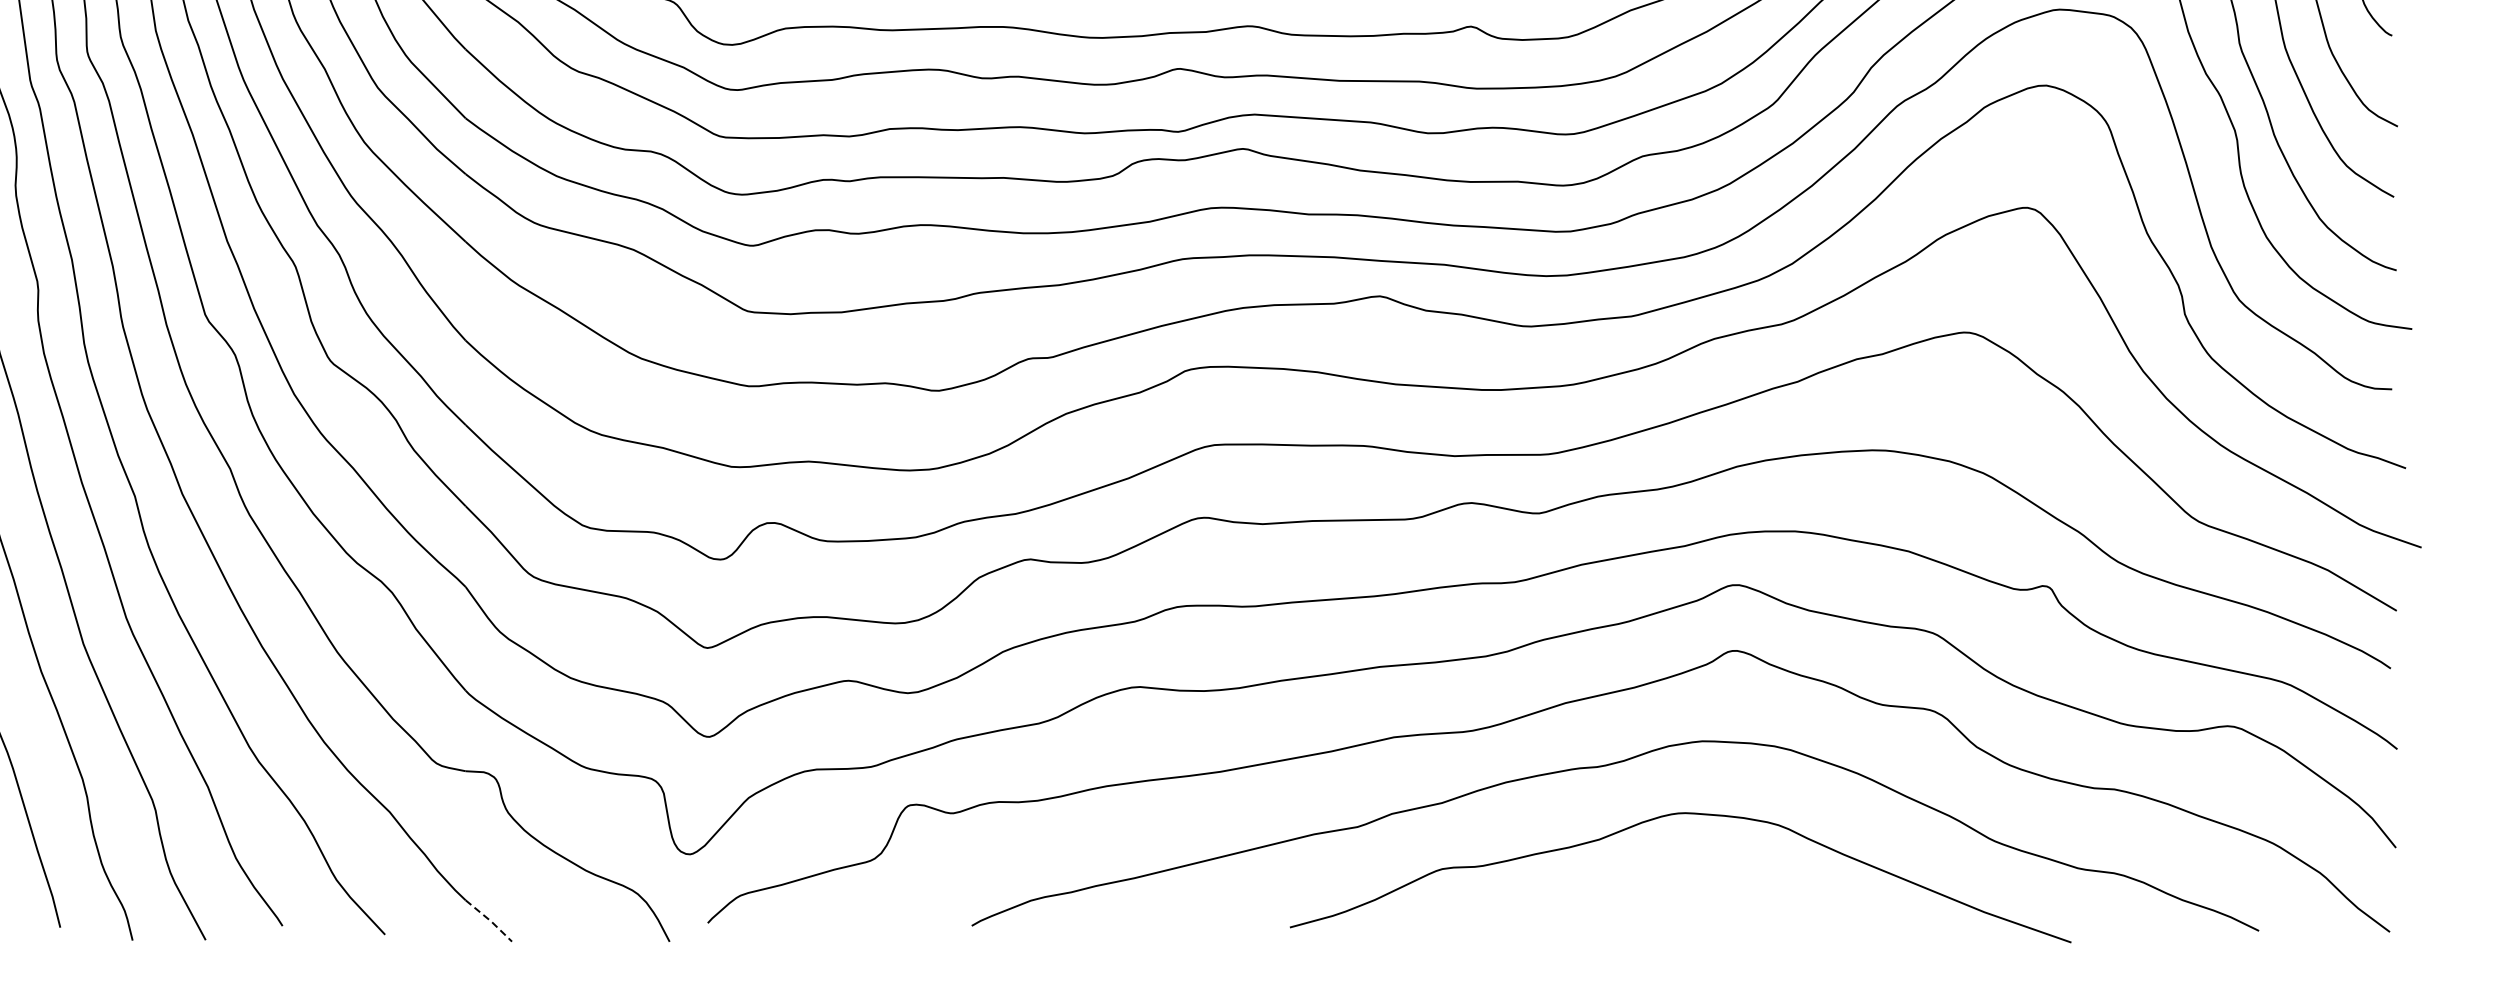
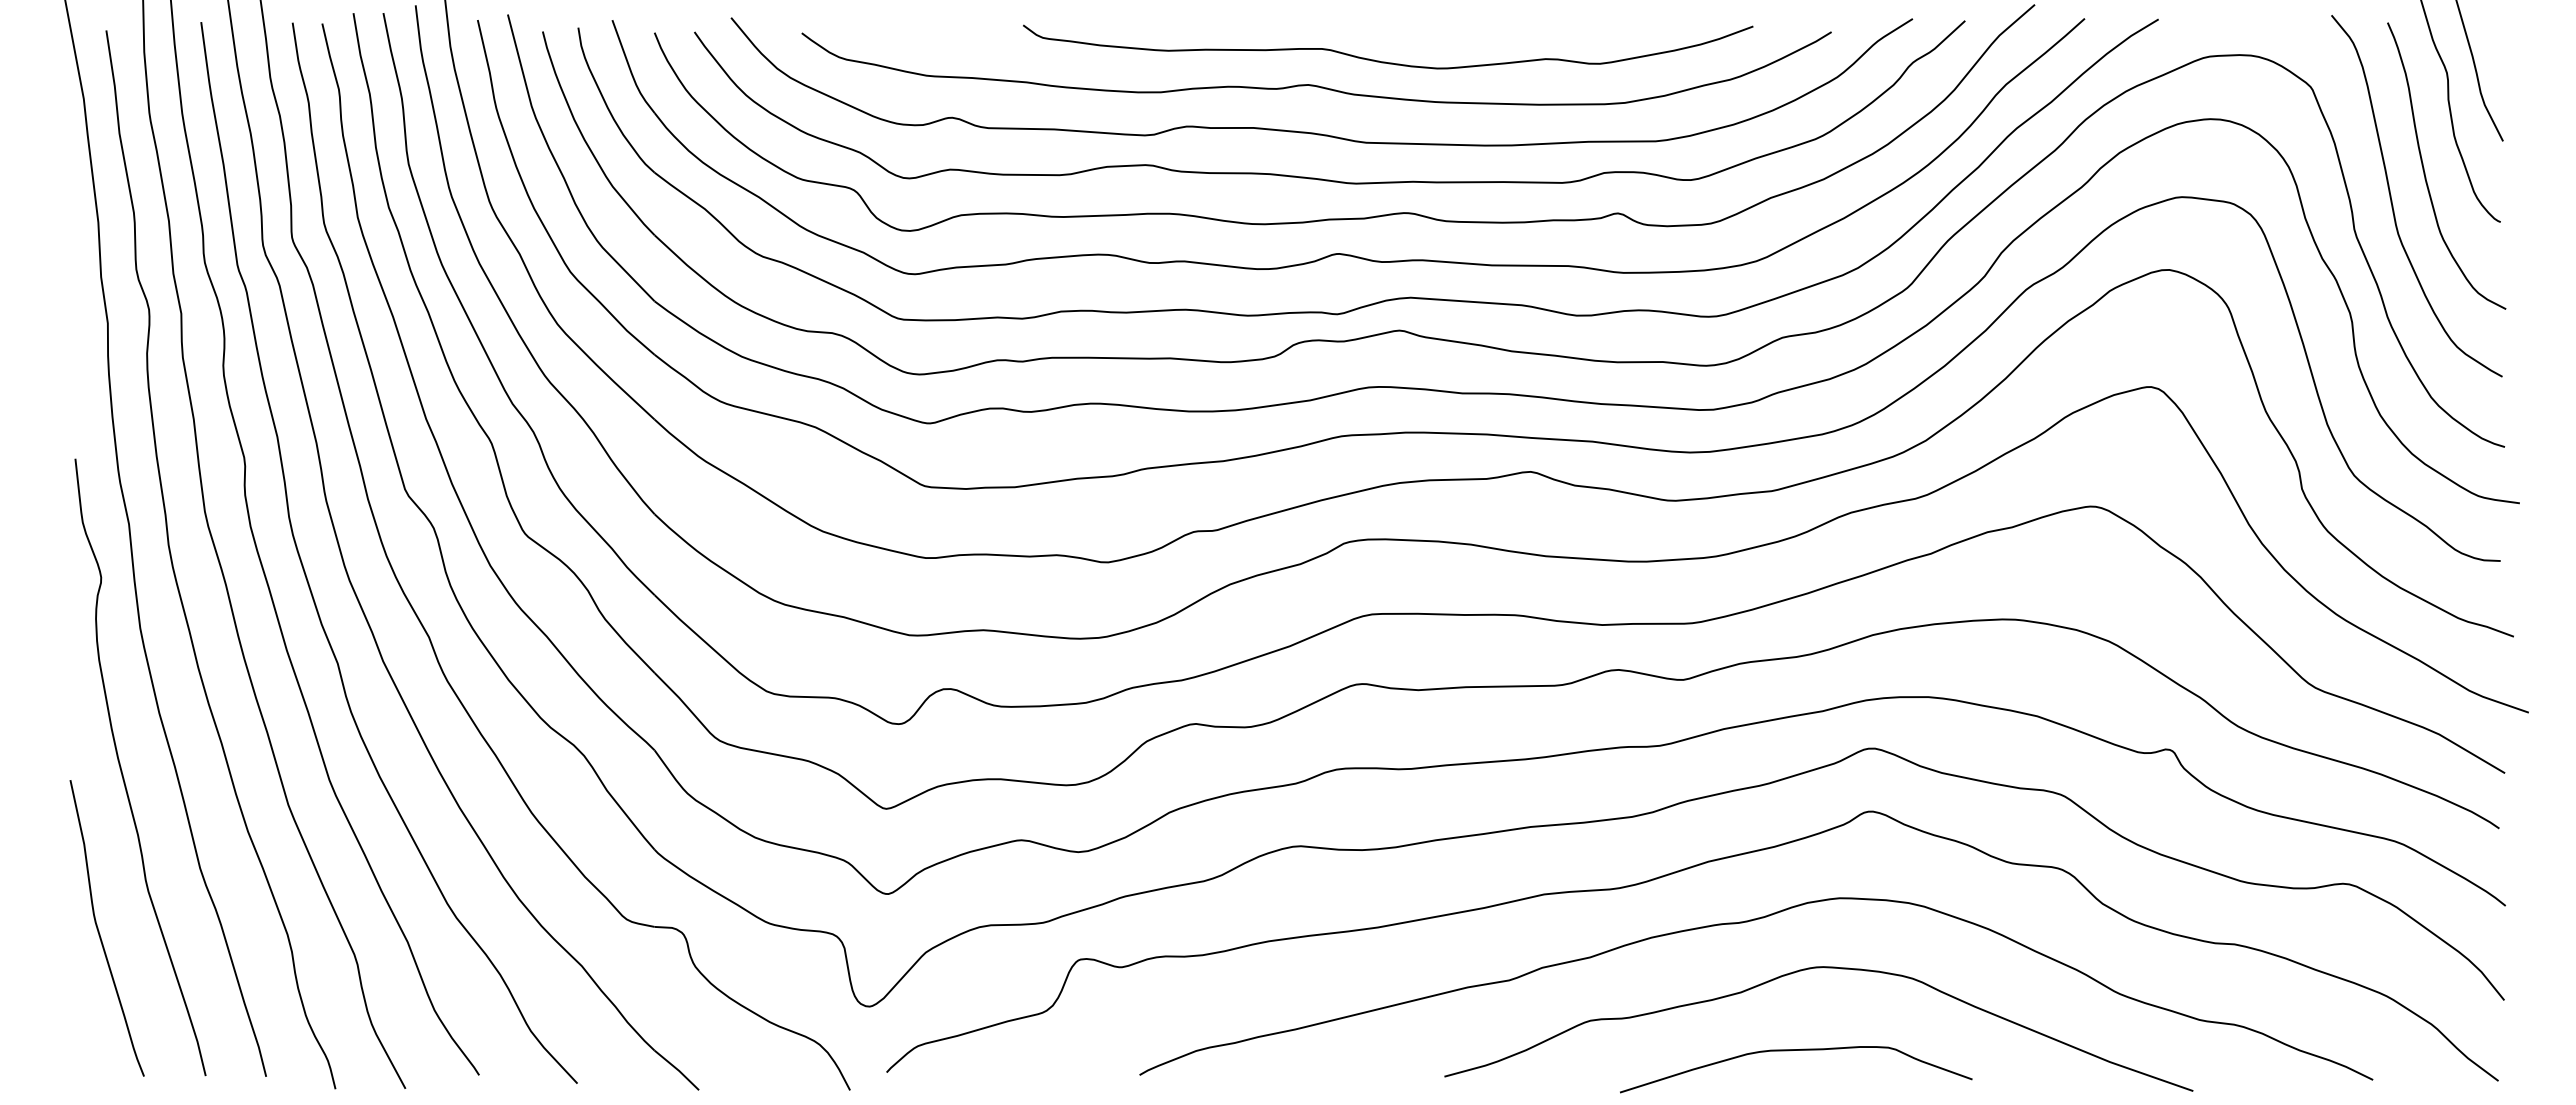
curve: (1657, 900) -> (1796, 1050), added
line: (490, 921) -> (678, 1070), dashed -> solid

